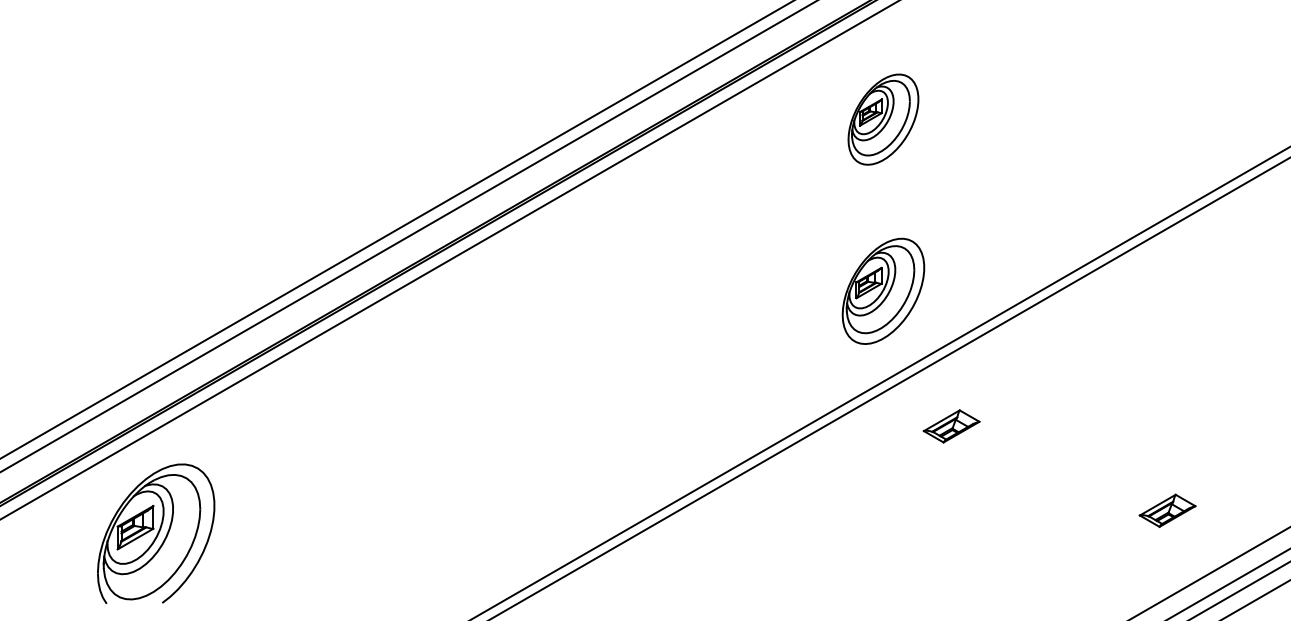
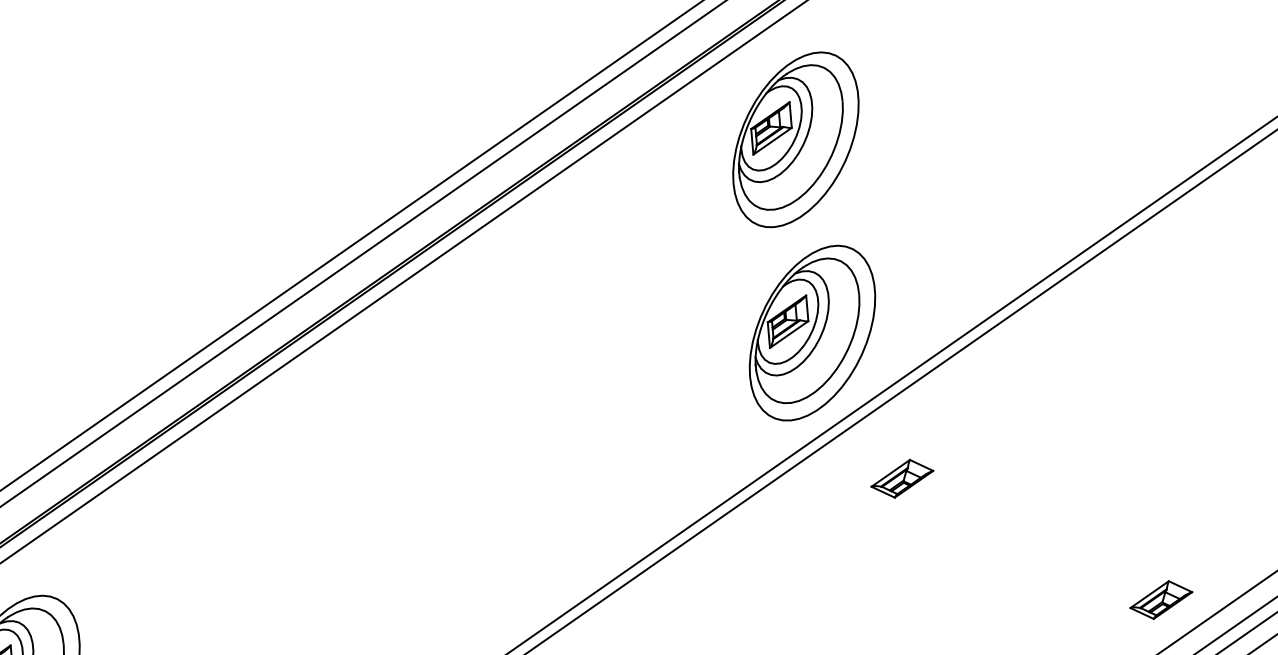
part: (883, 119) -> (795, 139), size x1.67
part: (883, 291) -> (812, 333), size x1.43
part: (1167, 510) -> (1161, 599), moved

